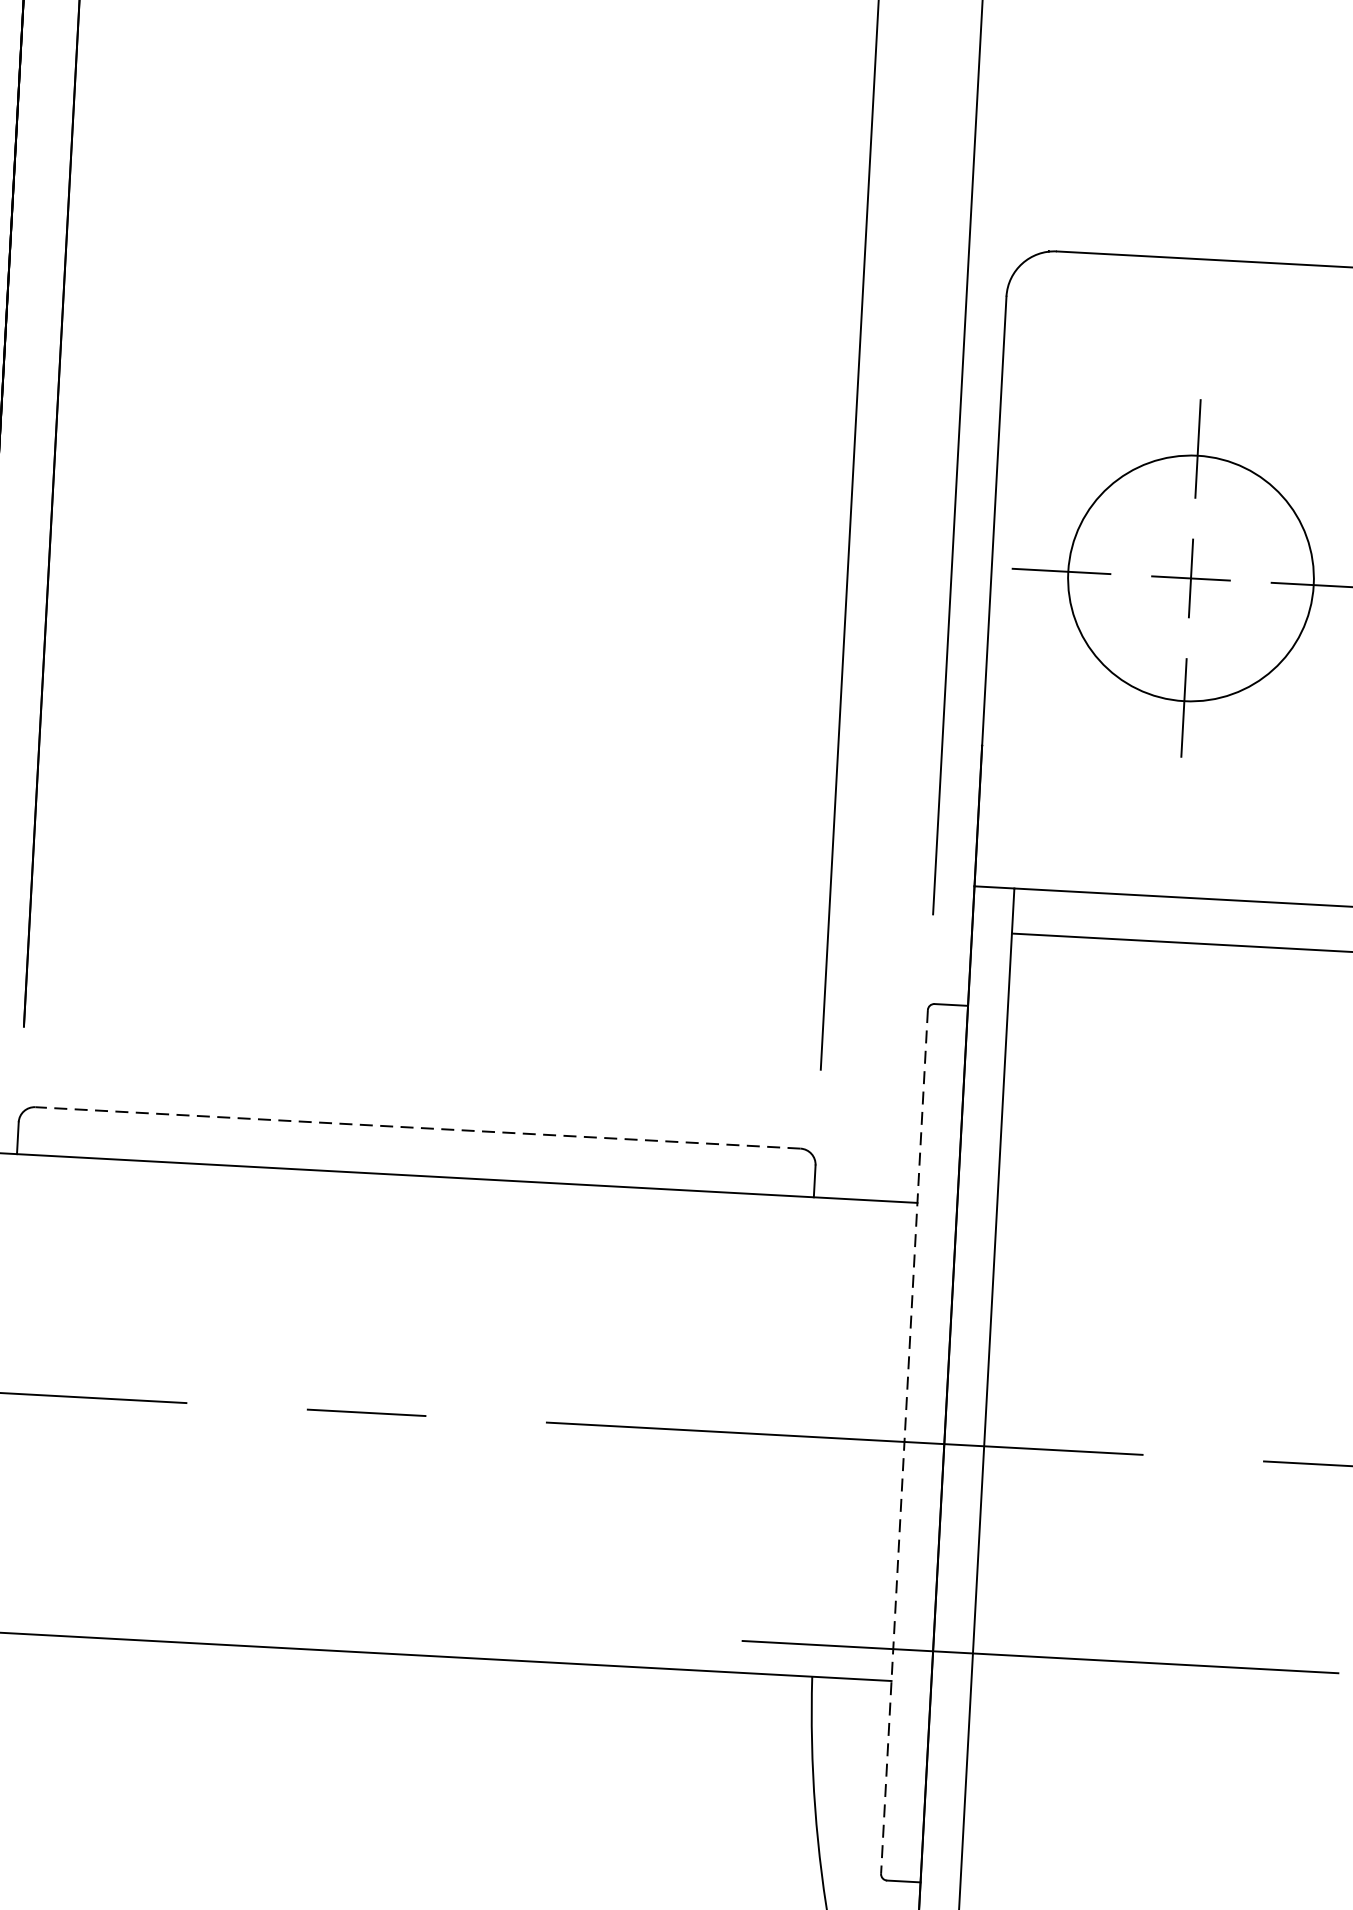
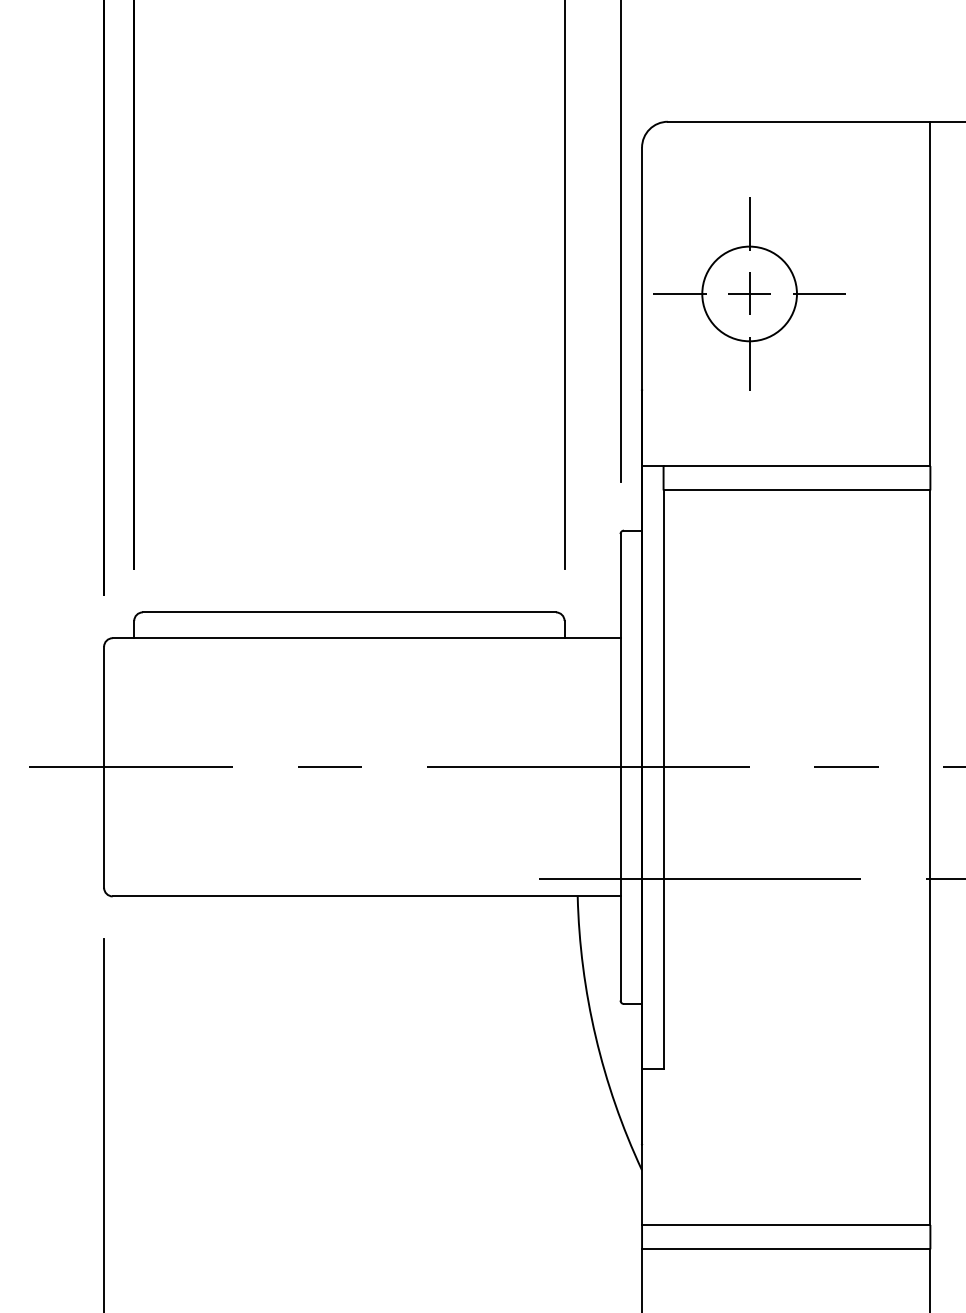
circle: (1190, 577) -> (749, 293), size x0.71
line: (418, 1128) -> (349, 612), dashed -> solid
line: (904, 1442) -> (620, 767), dashed -> solid

